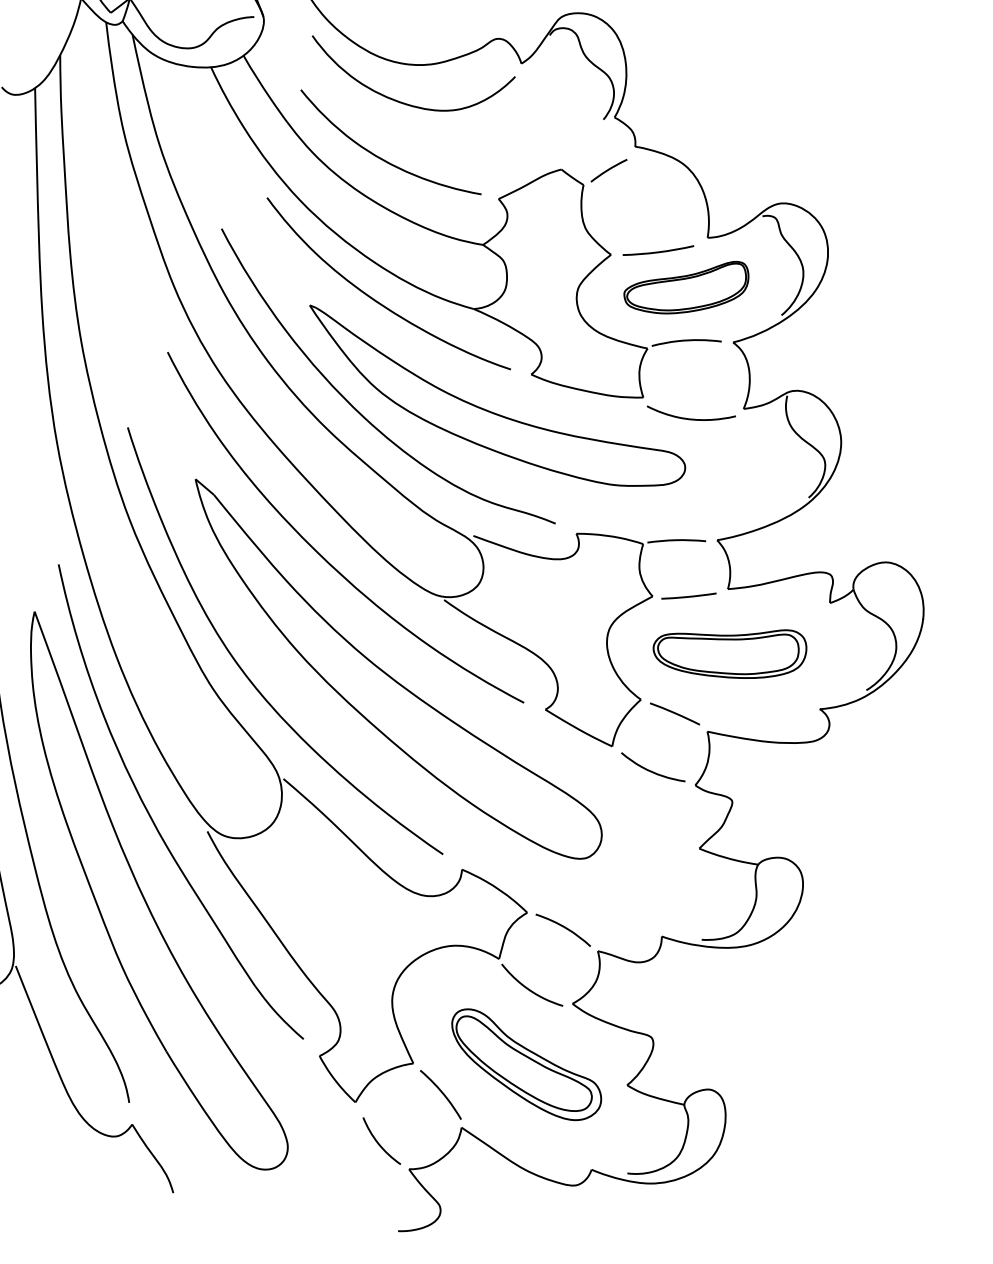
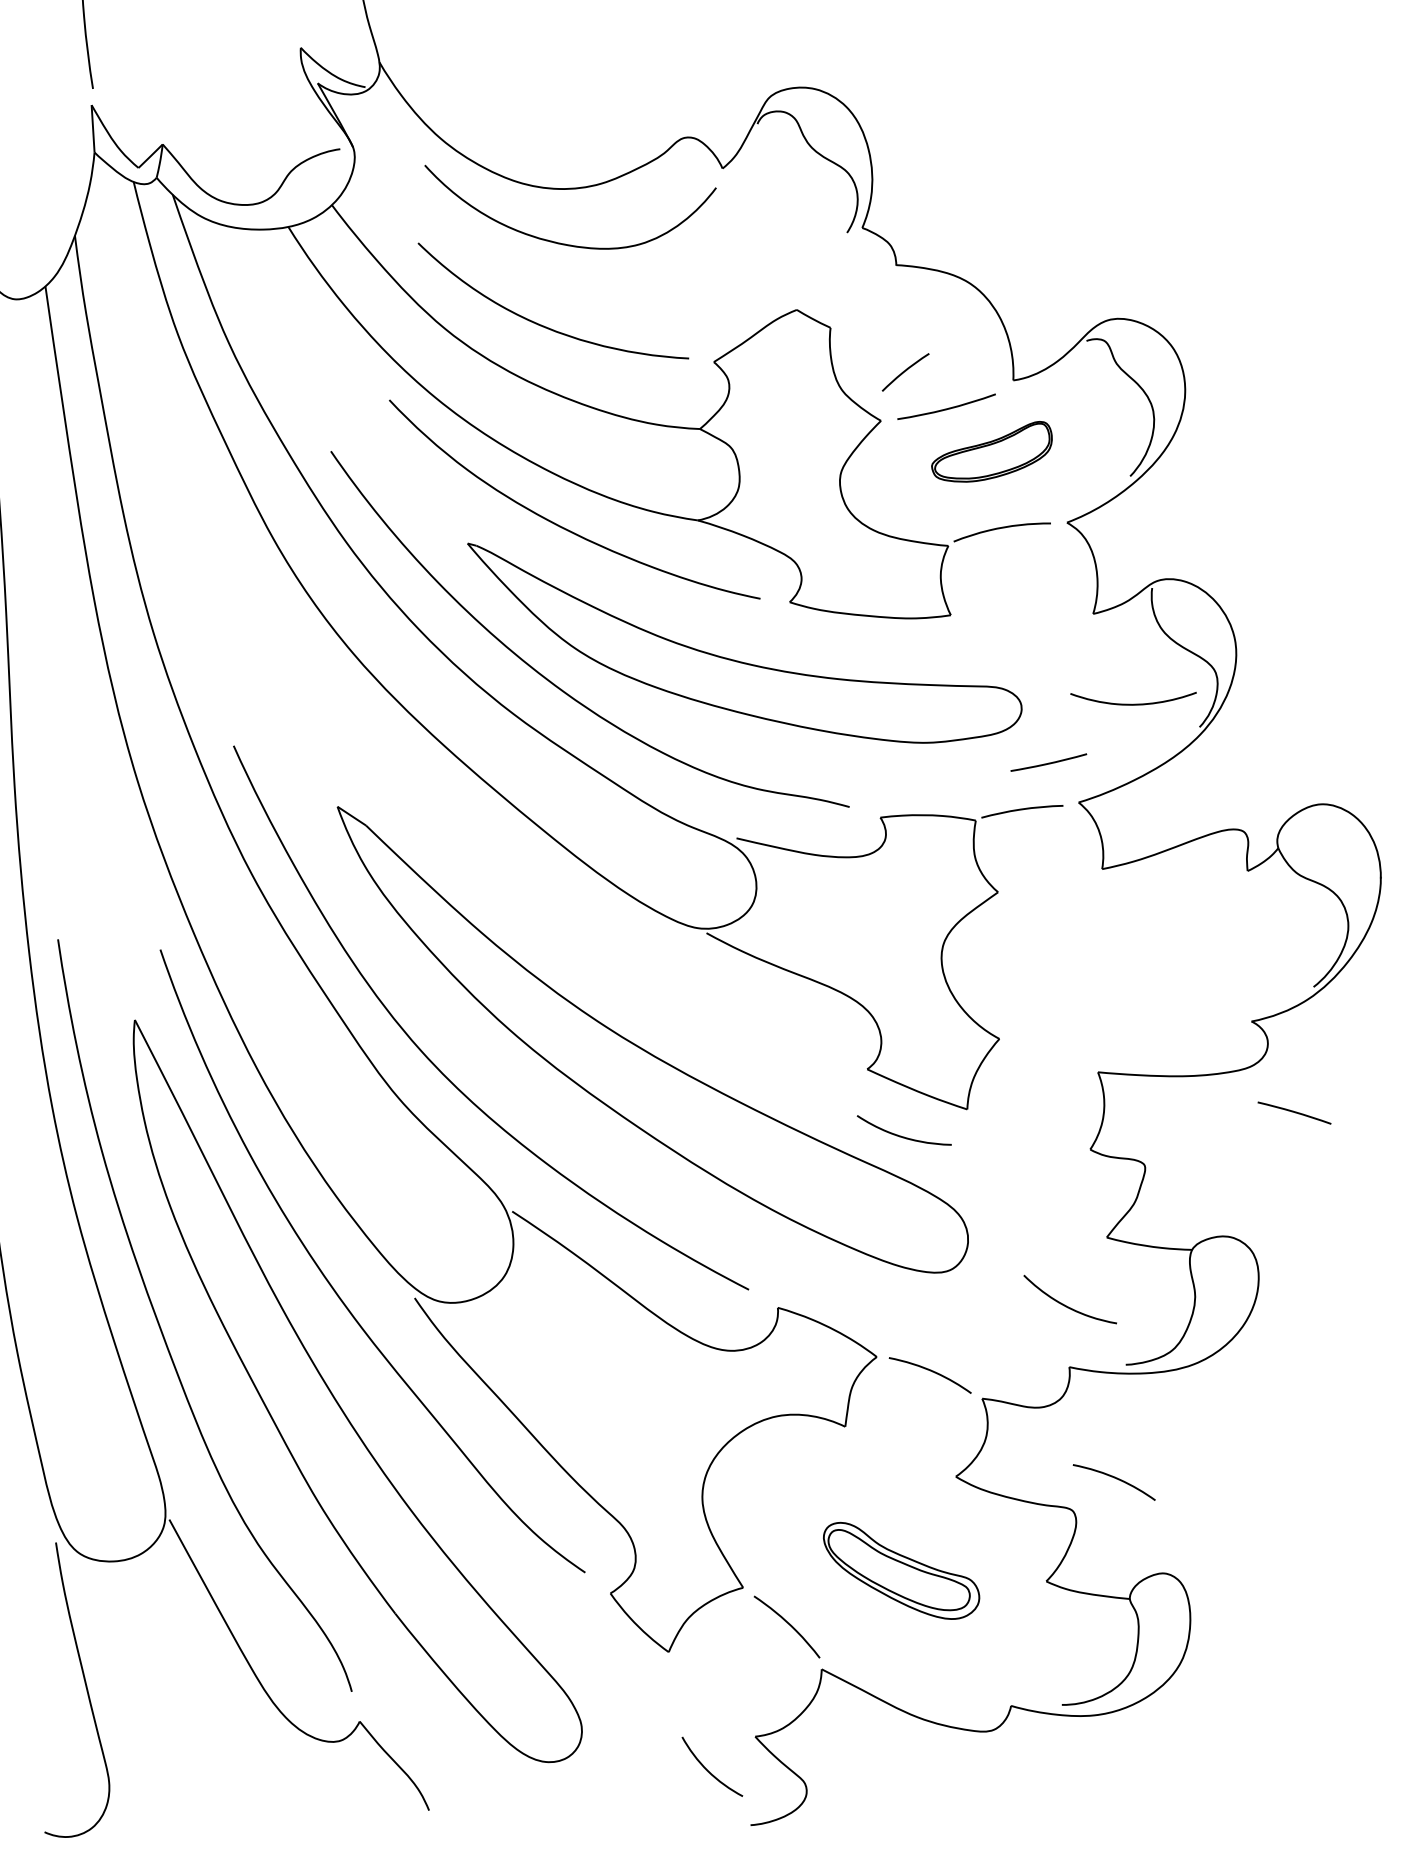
curve: (608, 170) -> (905, 371), moved
part: (686, 285) -> (991, 451), size x0.7
curve: (690, 418) -> (1133, 703), moved
curve: (319, 553) -> (524, 889), removed
curve: (688, 596) -> (1048, 762), moved
part: (729, 650) -> (1115, 954), removed
curve: (675, 713) -> (1294, 1112), moved
curve: (650, 770) -> (901, 1135), moved
curve: (529, 989) -> (1066, 1305), moved
curve: (683, 1018) -> (1114, 1478), added
part: (526, 1065) -> (901, 1570), size x0.7
curve: (378, 1143) -> (708, 1770), moved

